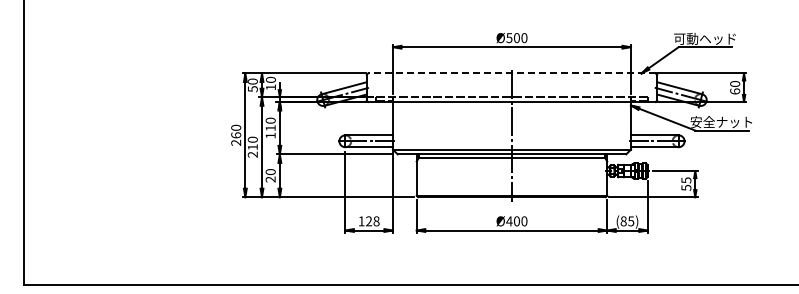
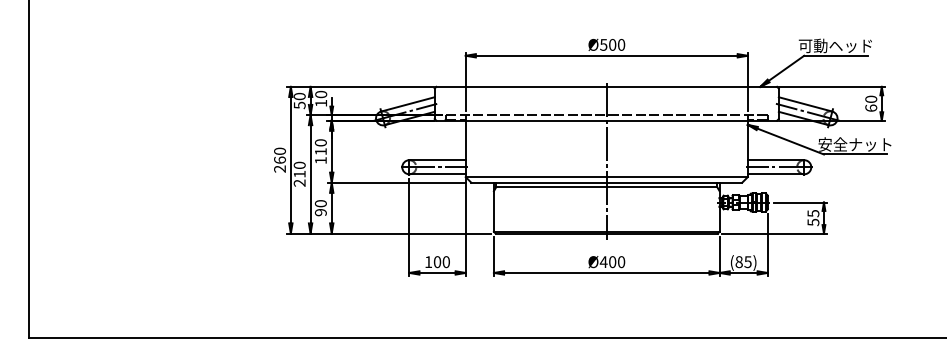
line: (511, 73) -> (606, 86), dashed -> solid
text: (270, 179) -> (320, 212), 20 -> 90
text: (372, 221) -> (441, 262), 128 -> 100

